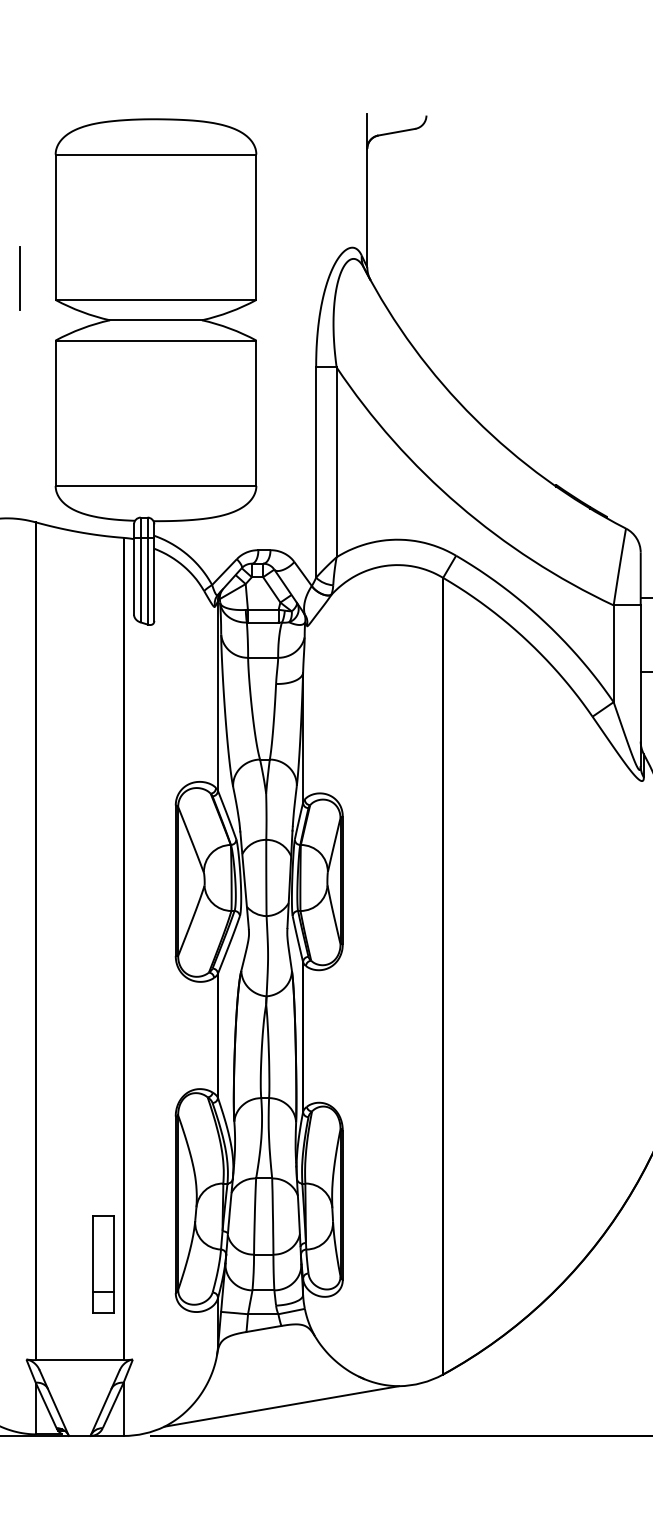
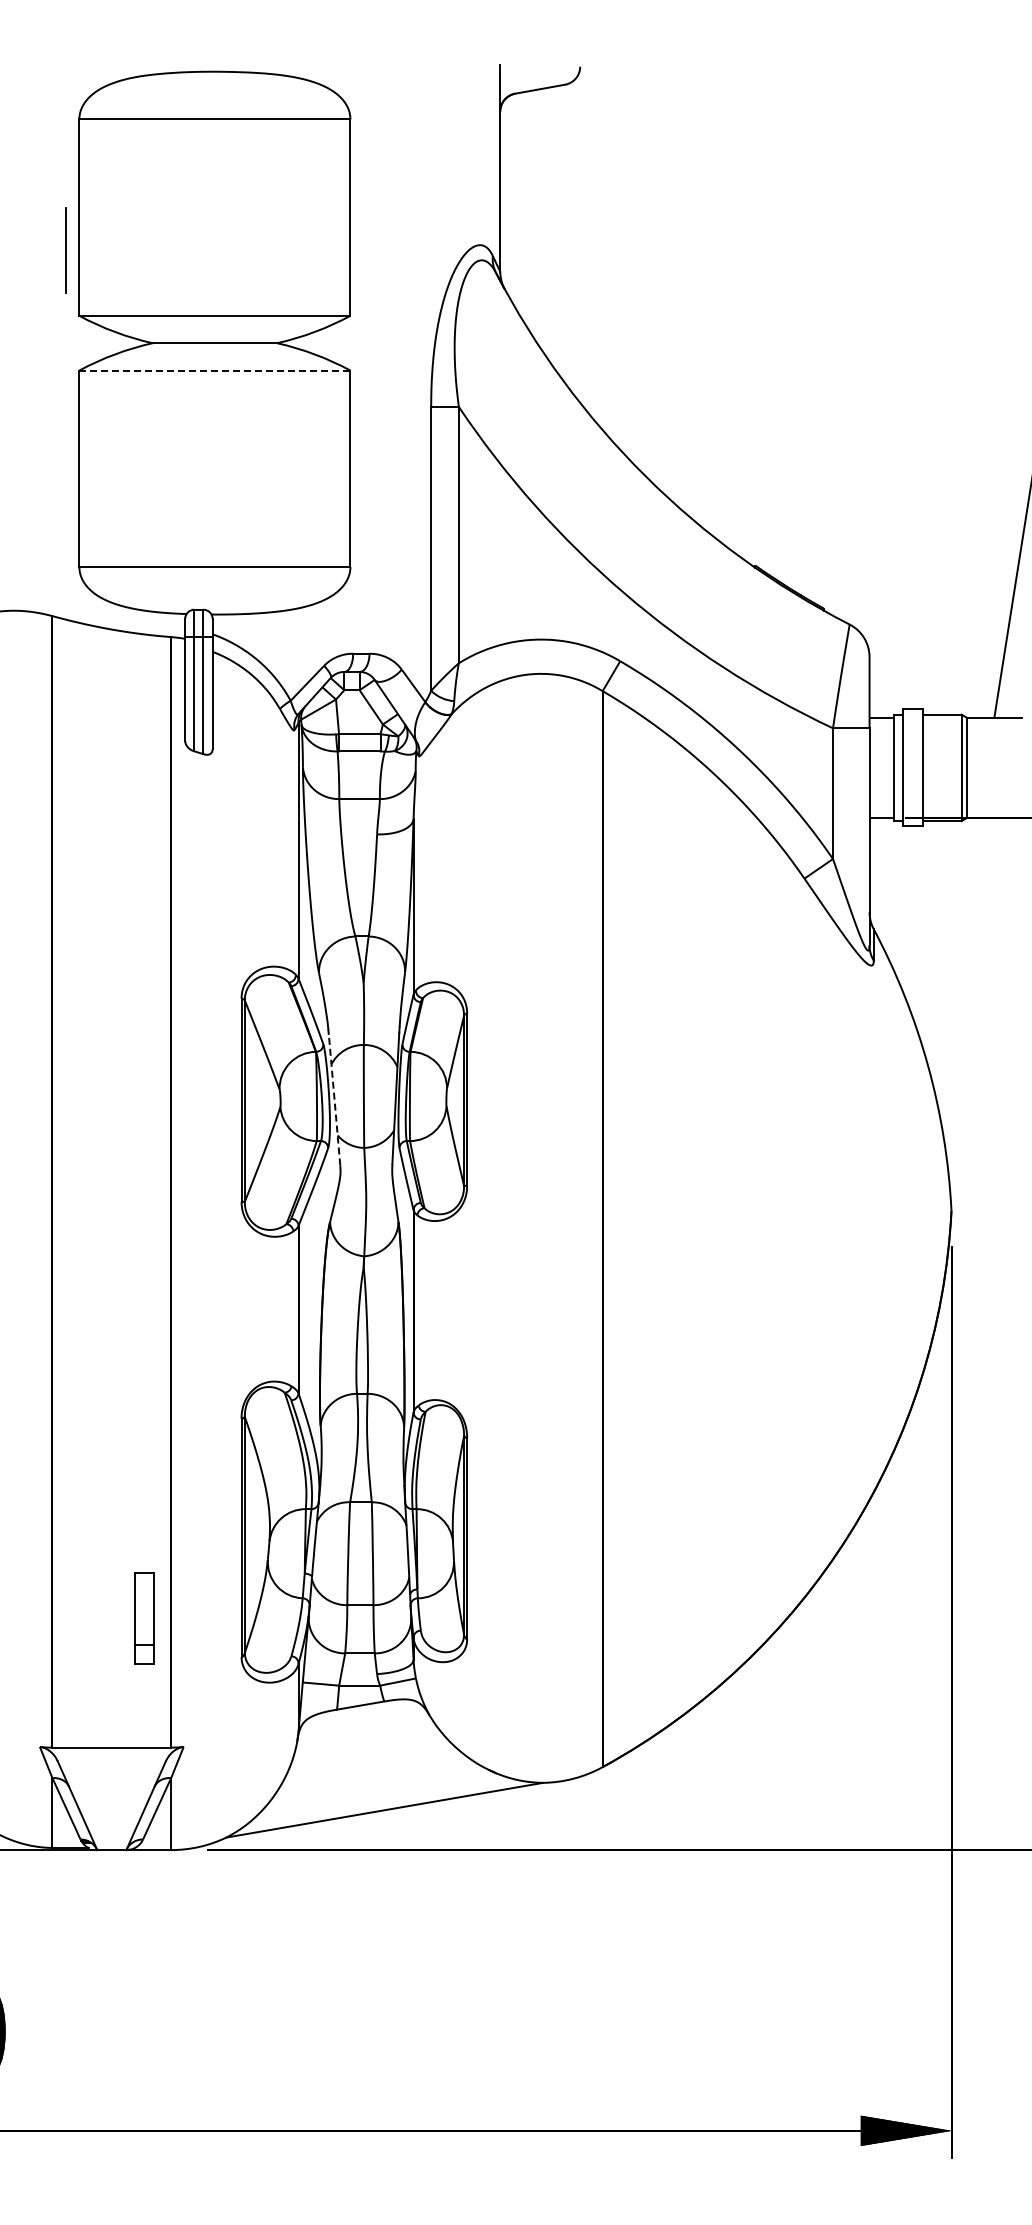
line: (19, 278) -> (65, 250), moved
line: (155, 340) -> (214, 370), solid -> dashed
line: (244, 880) -> (334, 1099), solid -> dashed
part: (103, 1264) -> (143, 1618), size x0.7

